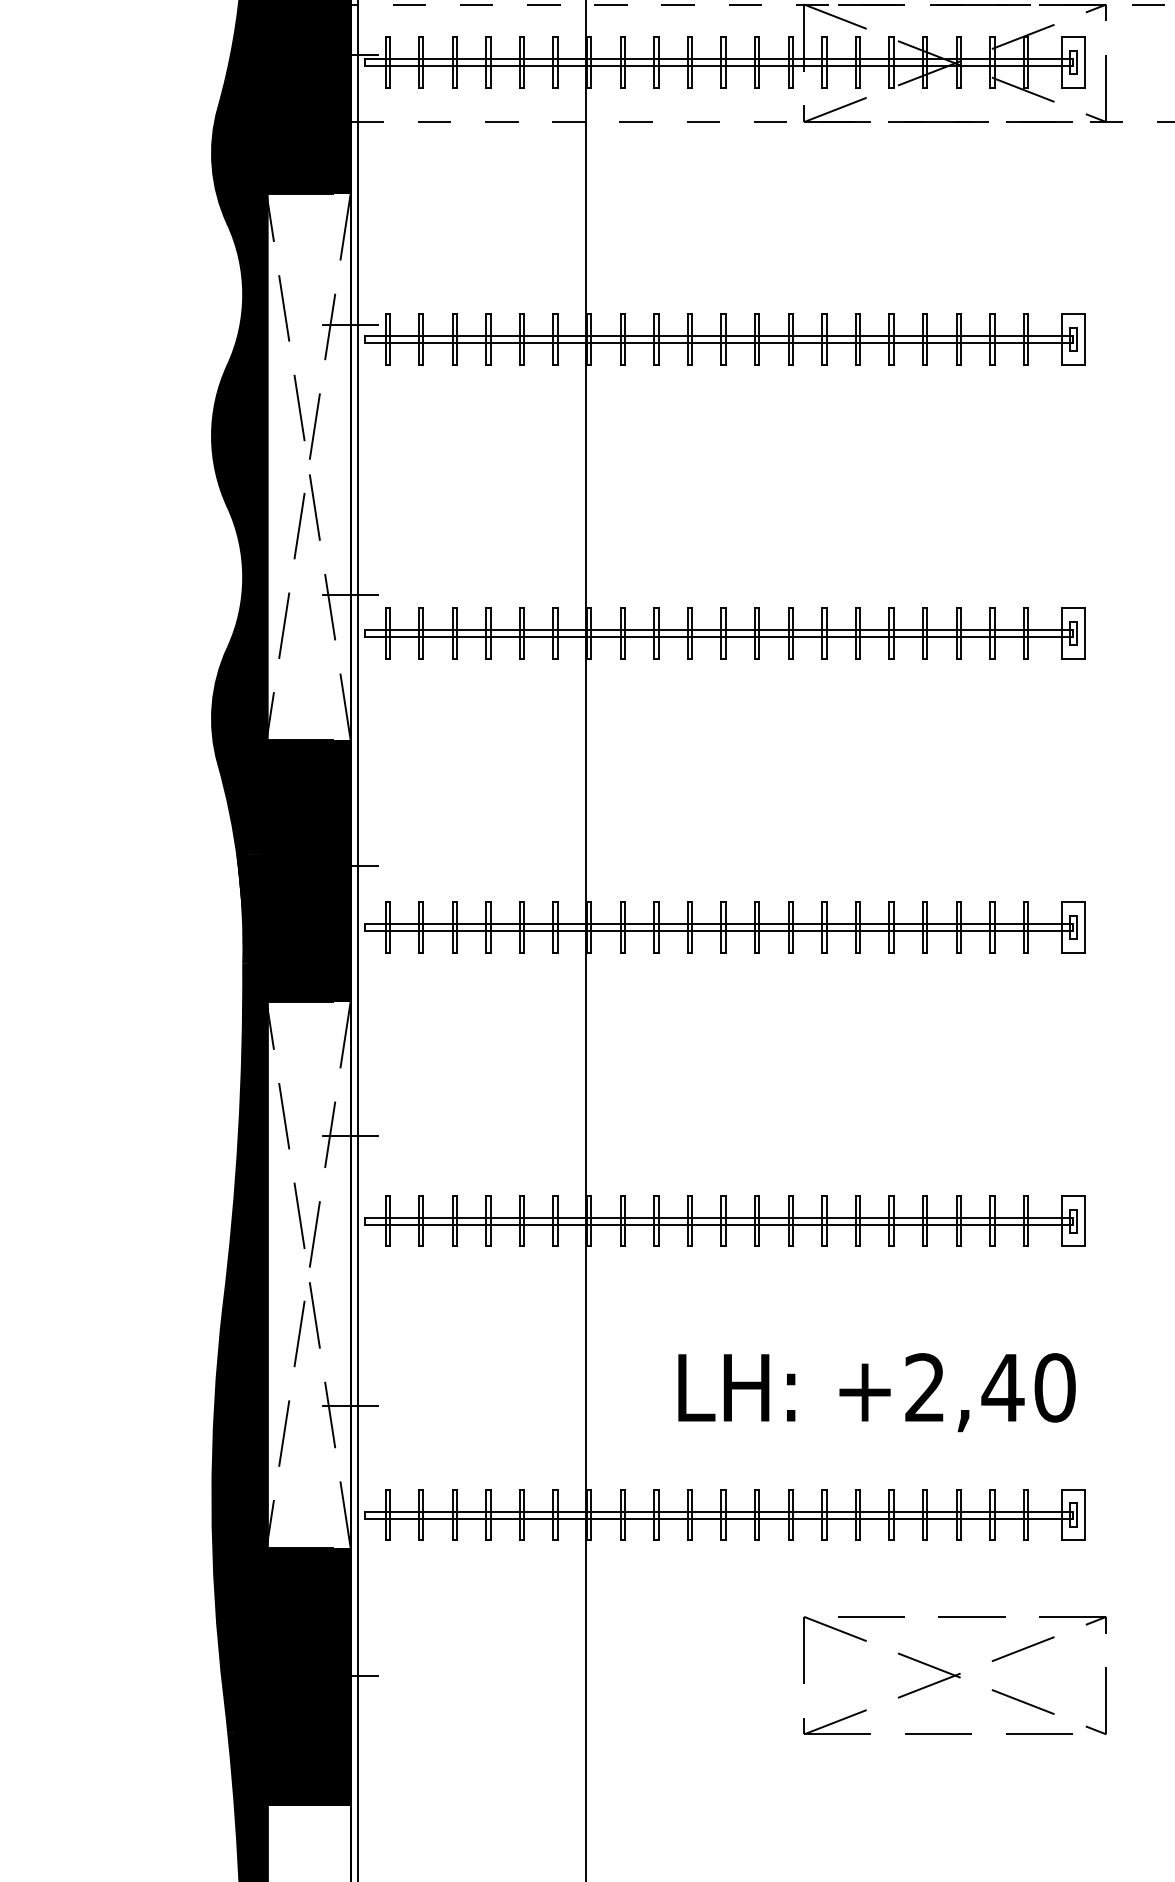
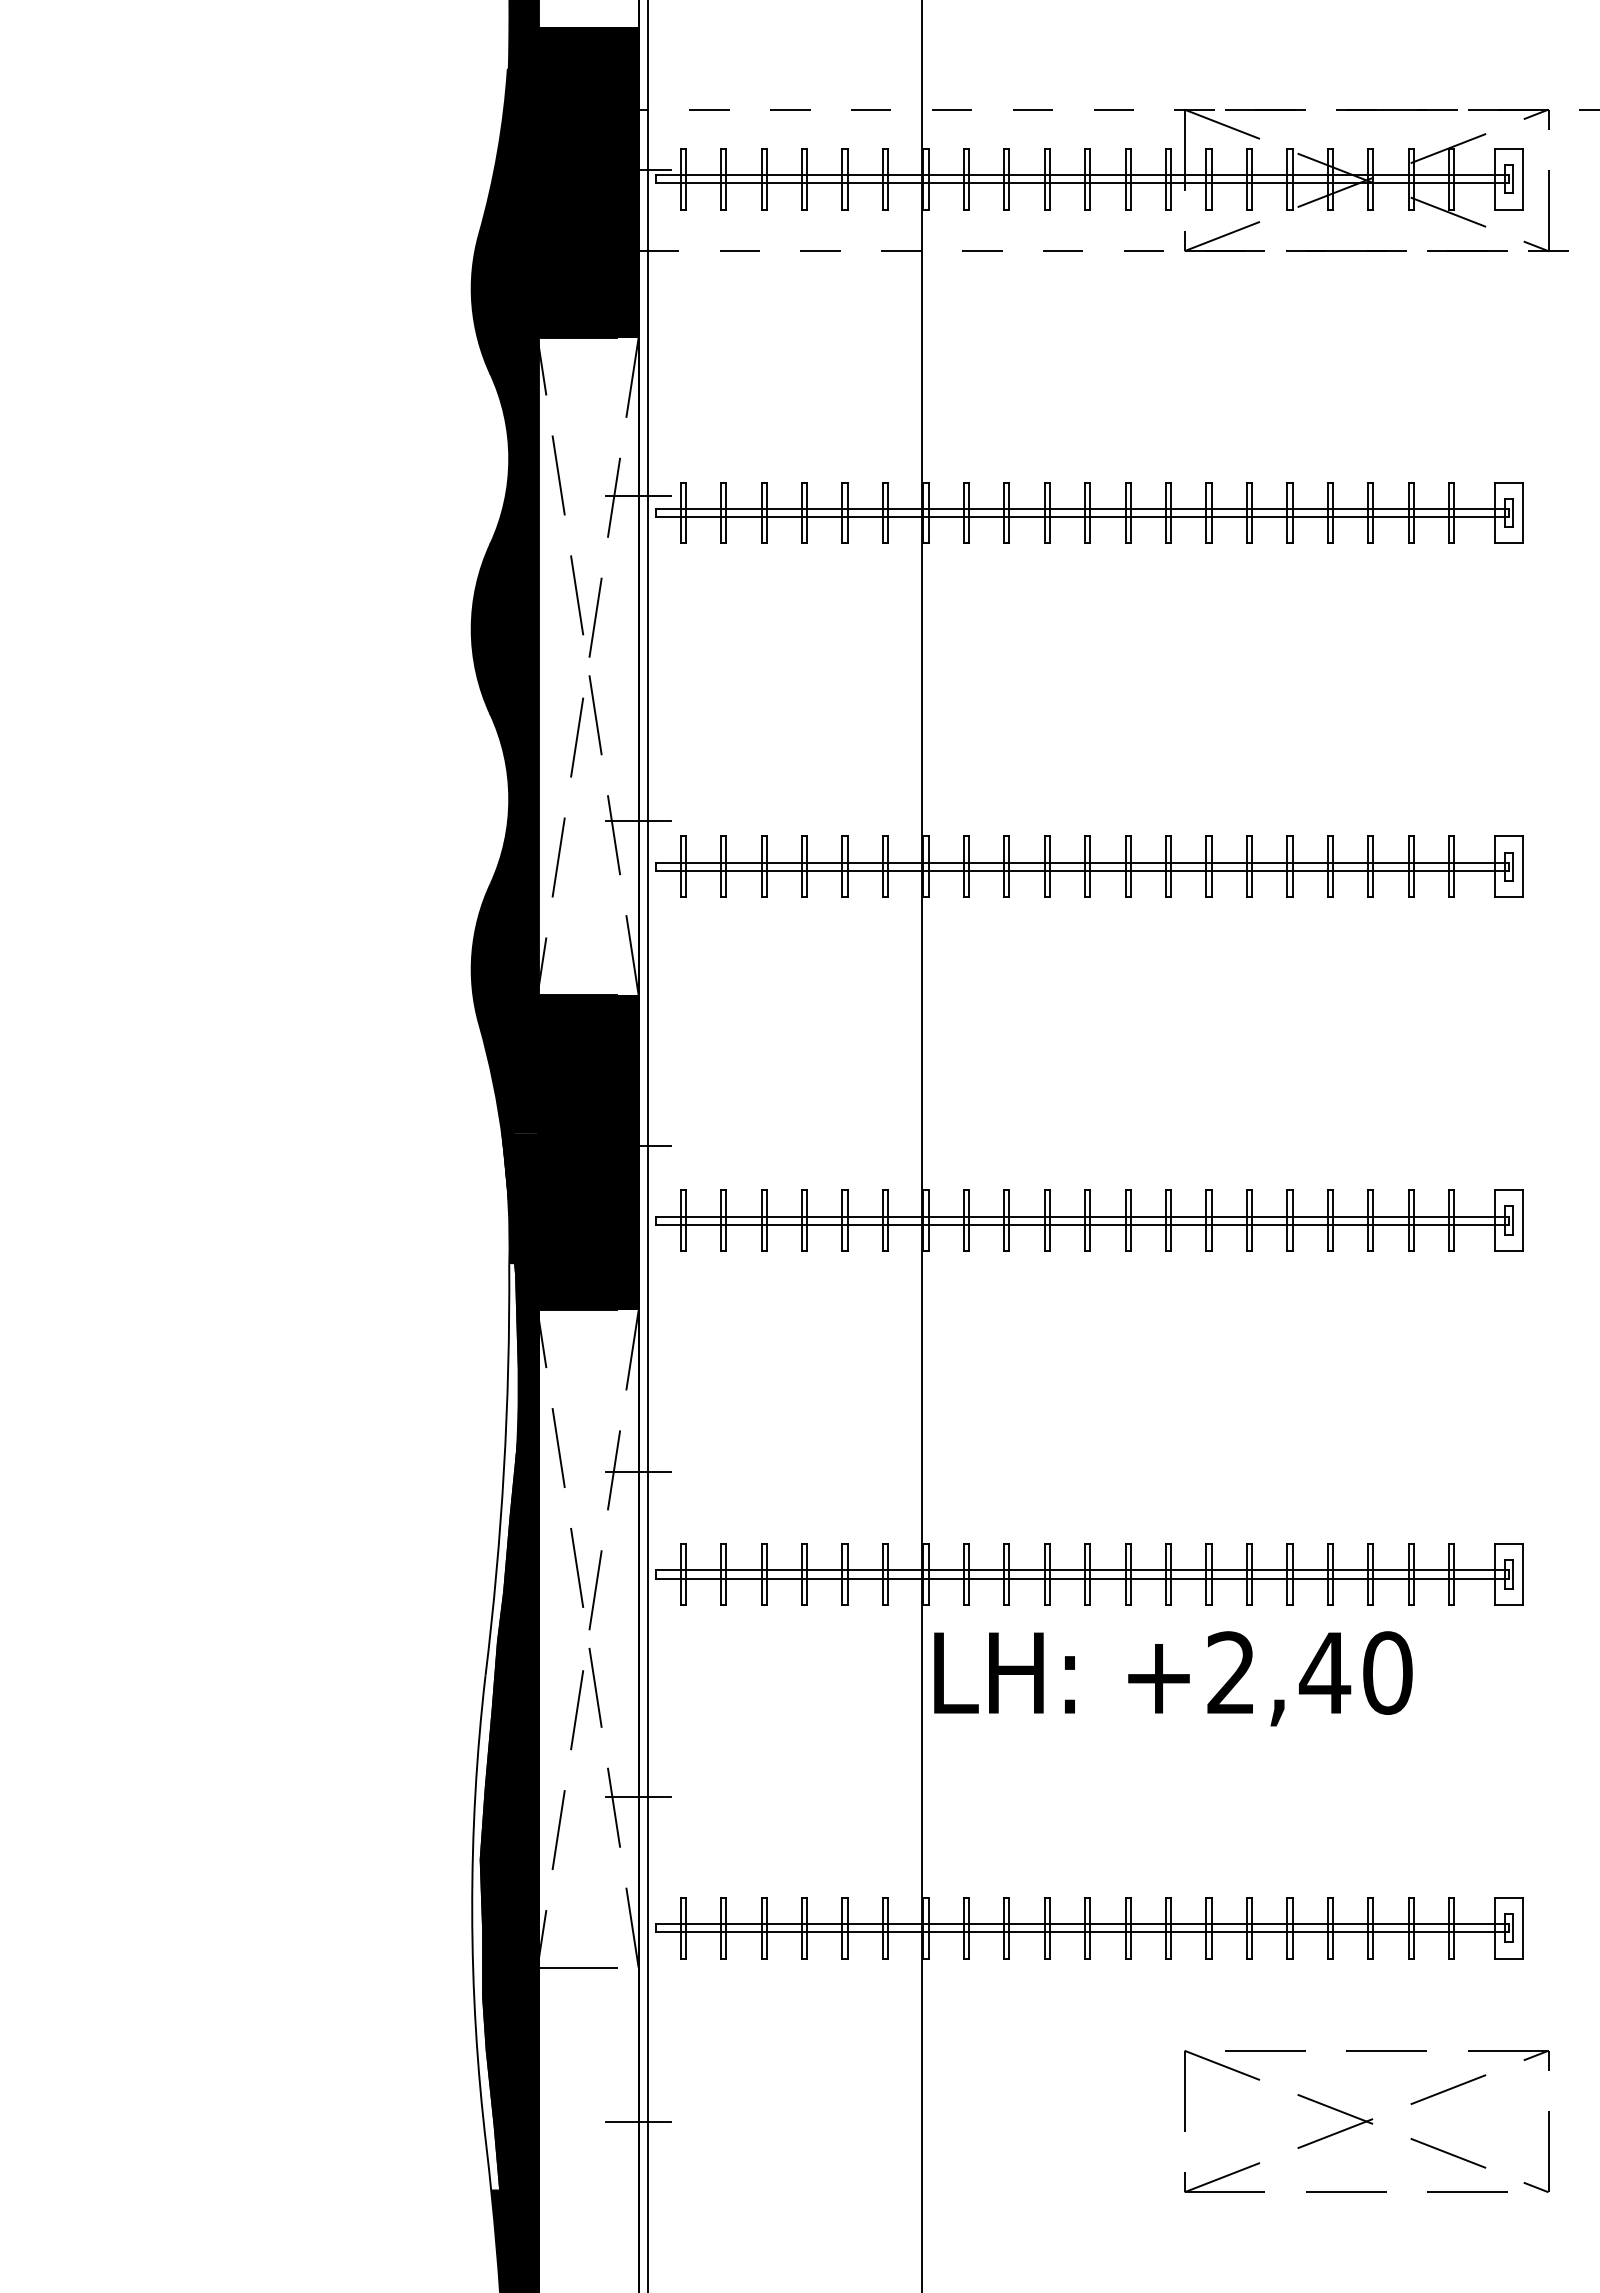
fill: (232, 1347) -> (496, 1726), removed
text: (877, 1392) -> (1173, 1678), moved
fill: (308, 1677) -> (587, 2123), removed

